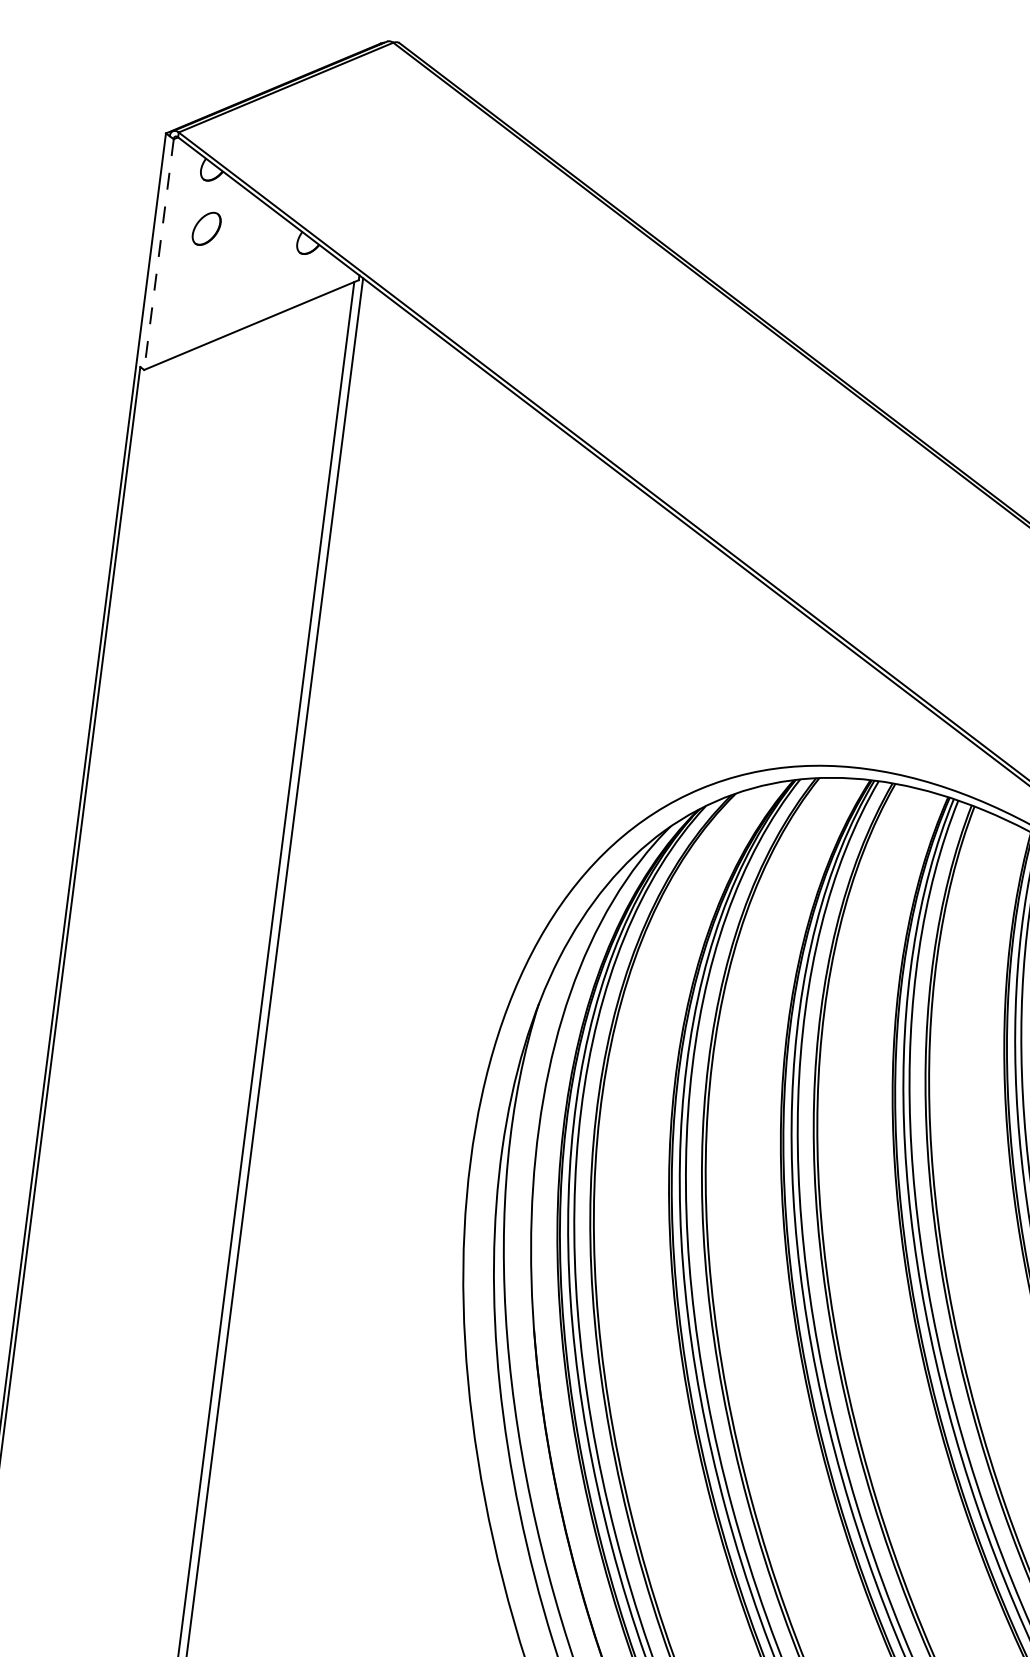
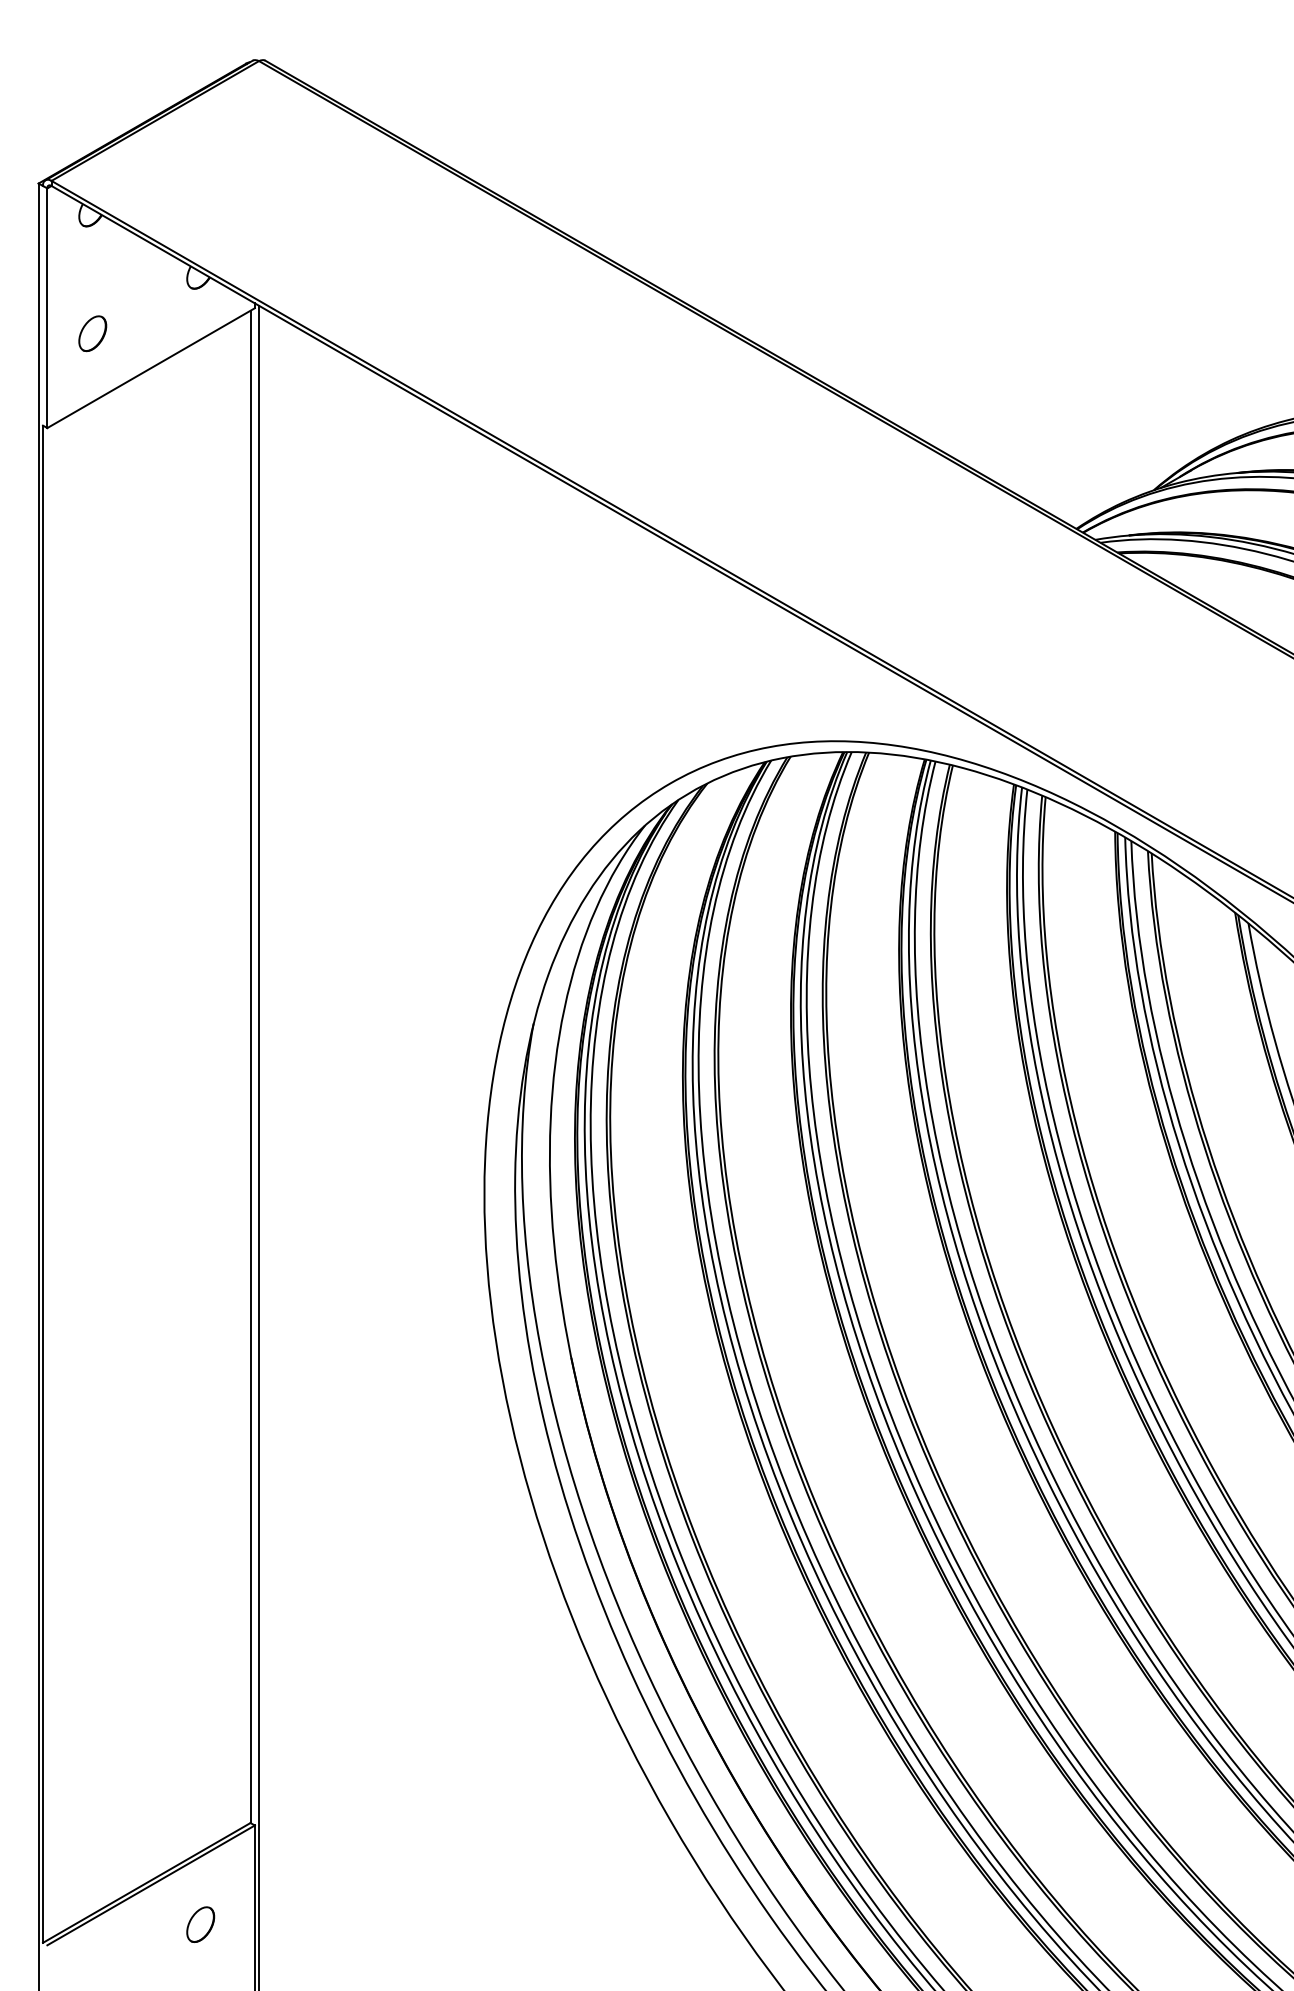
part: (206, 228) -> (92, 333), moved
line: (159, 254) -> (47, 308), dashed -> solid

